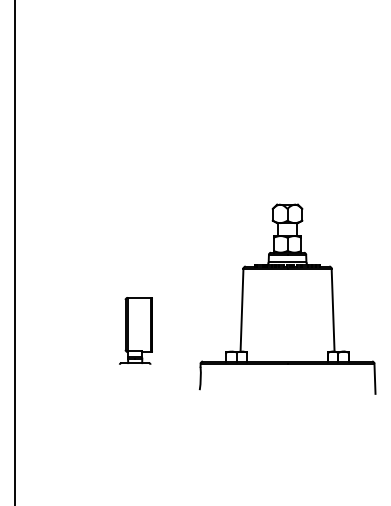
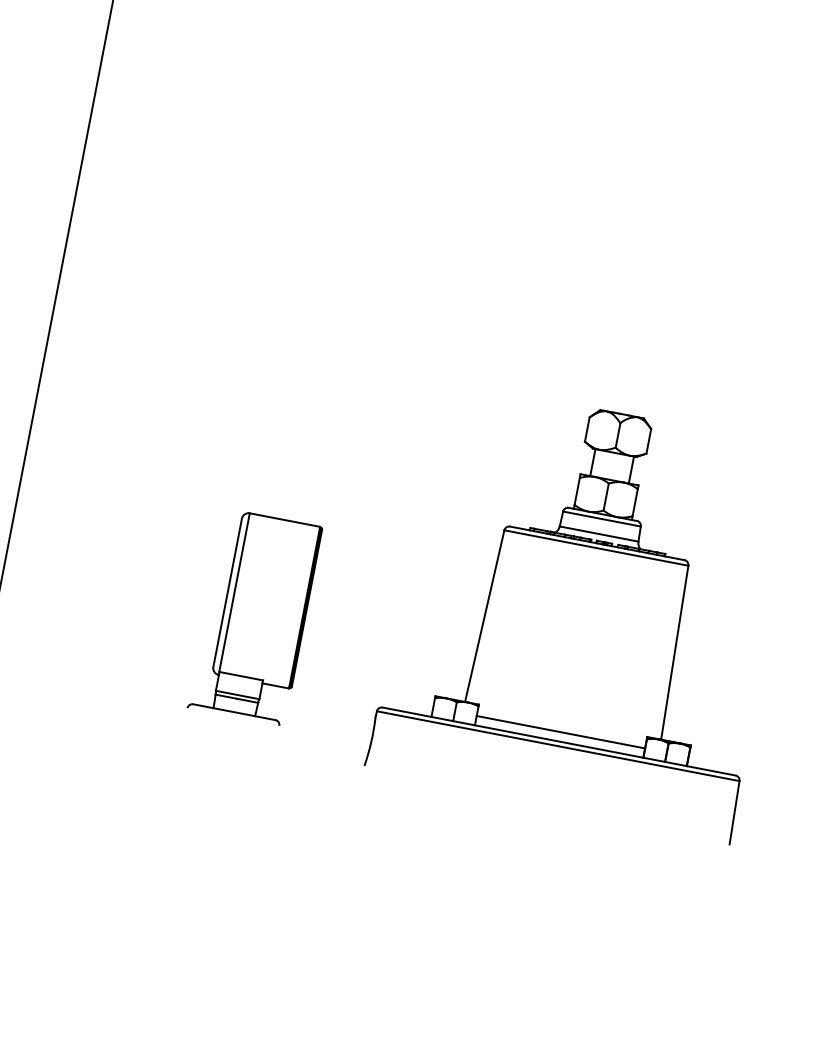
part: (135, 330) -> (254, 615), size x1.43
line: (287, 357) -> (560, 733), added

